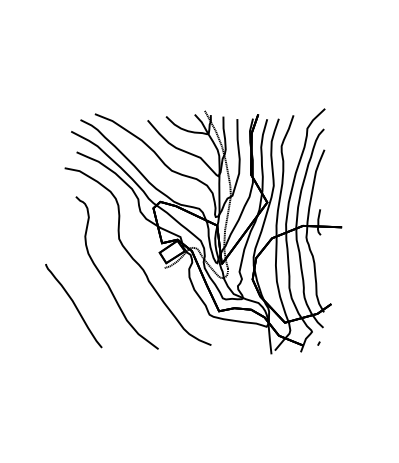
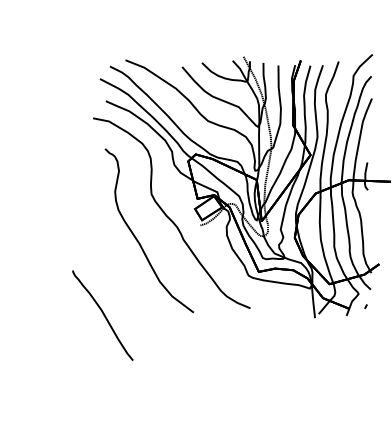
curve: (74, 306) -> (103, 316), moved

